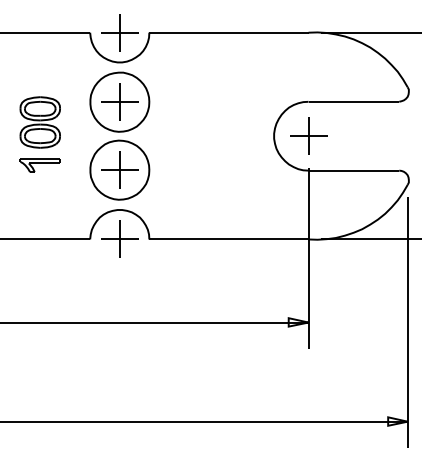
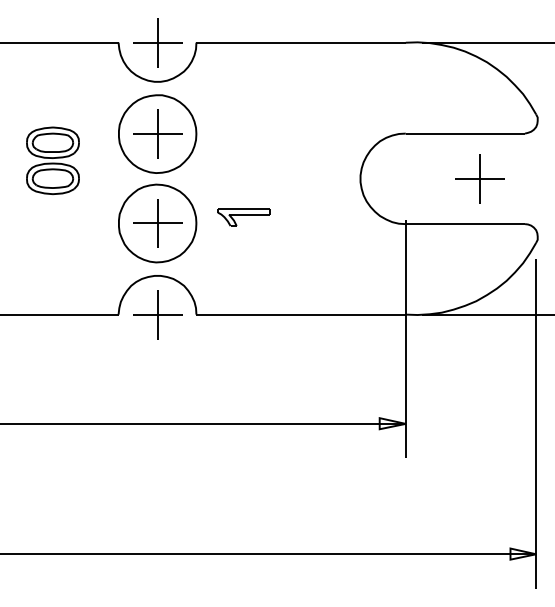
part: (308, 135) -> (479, 178), moved
part: (39, 165) -> (243, 217), moved

